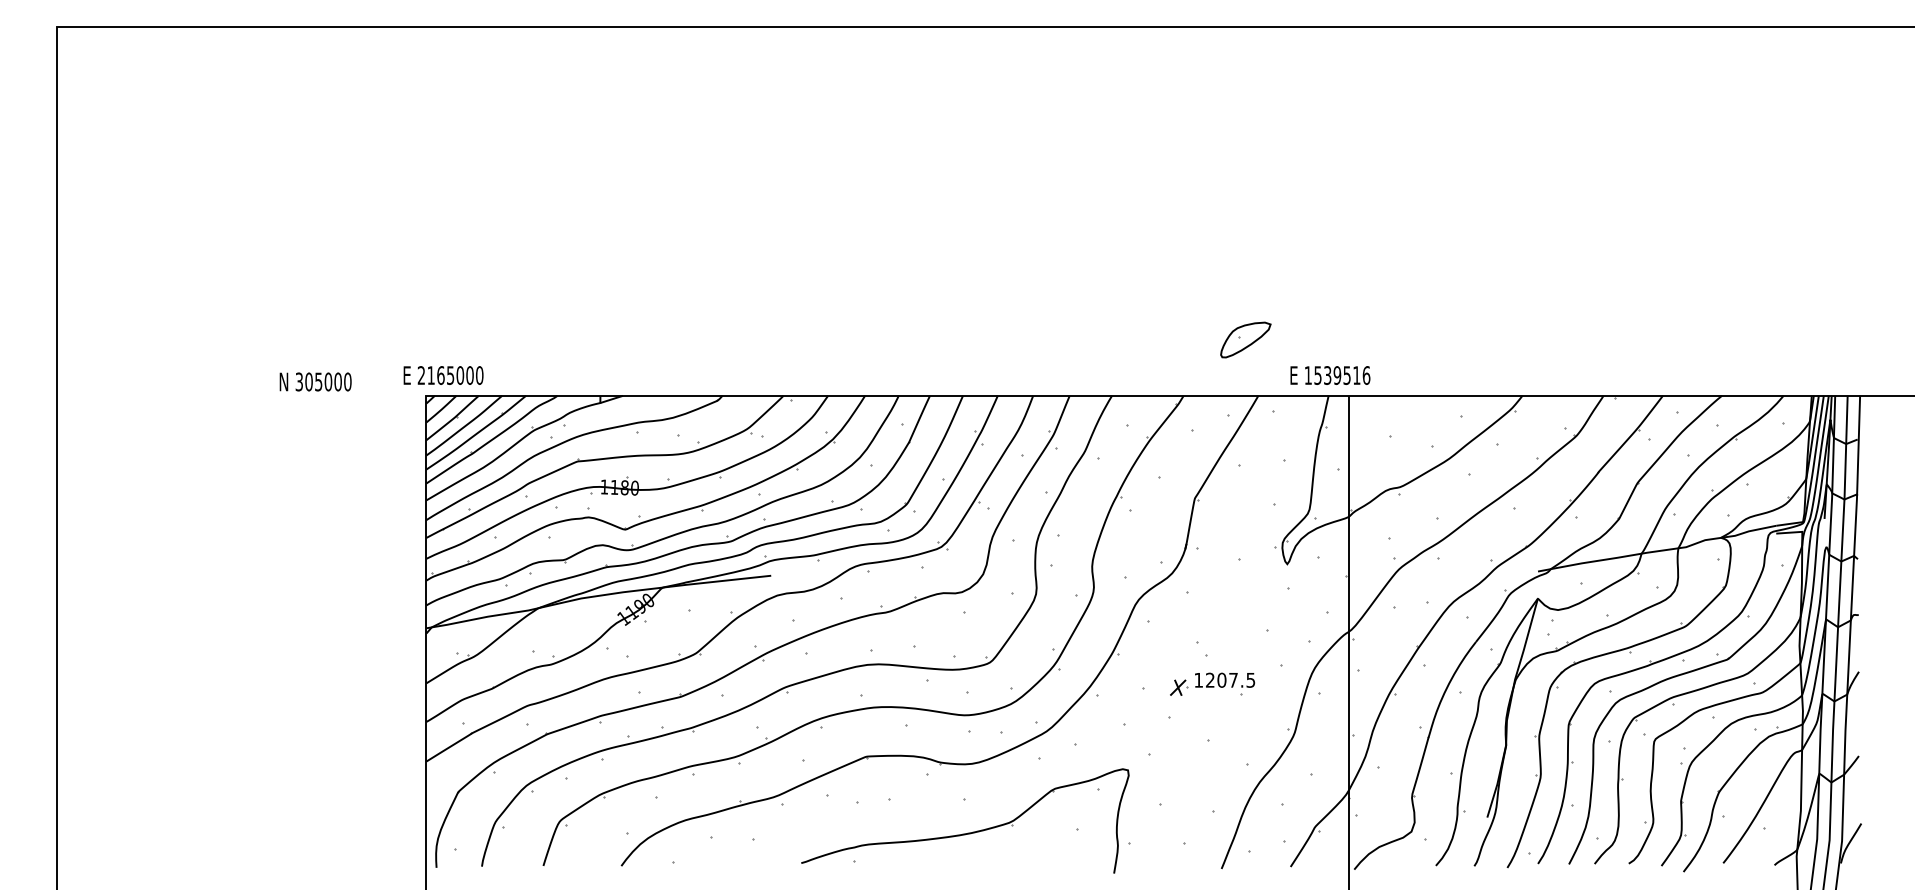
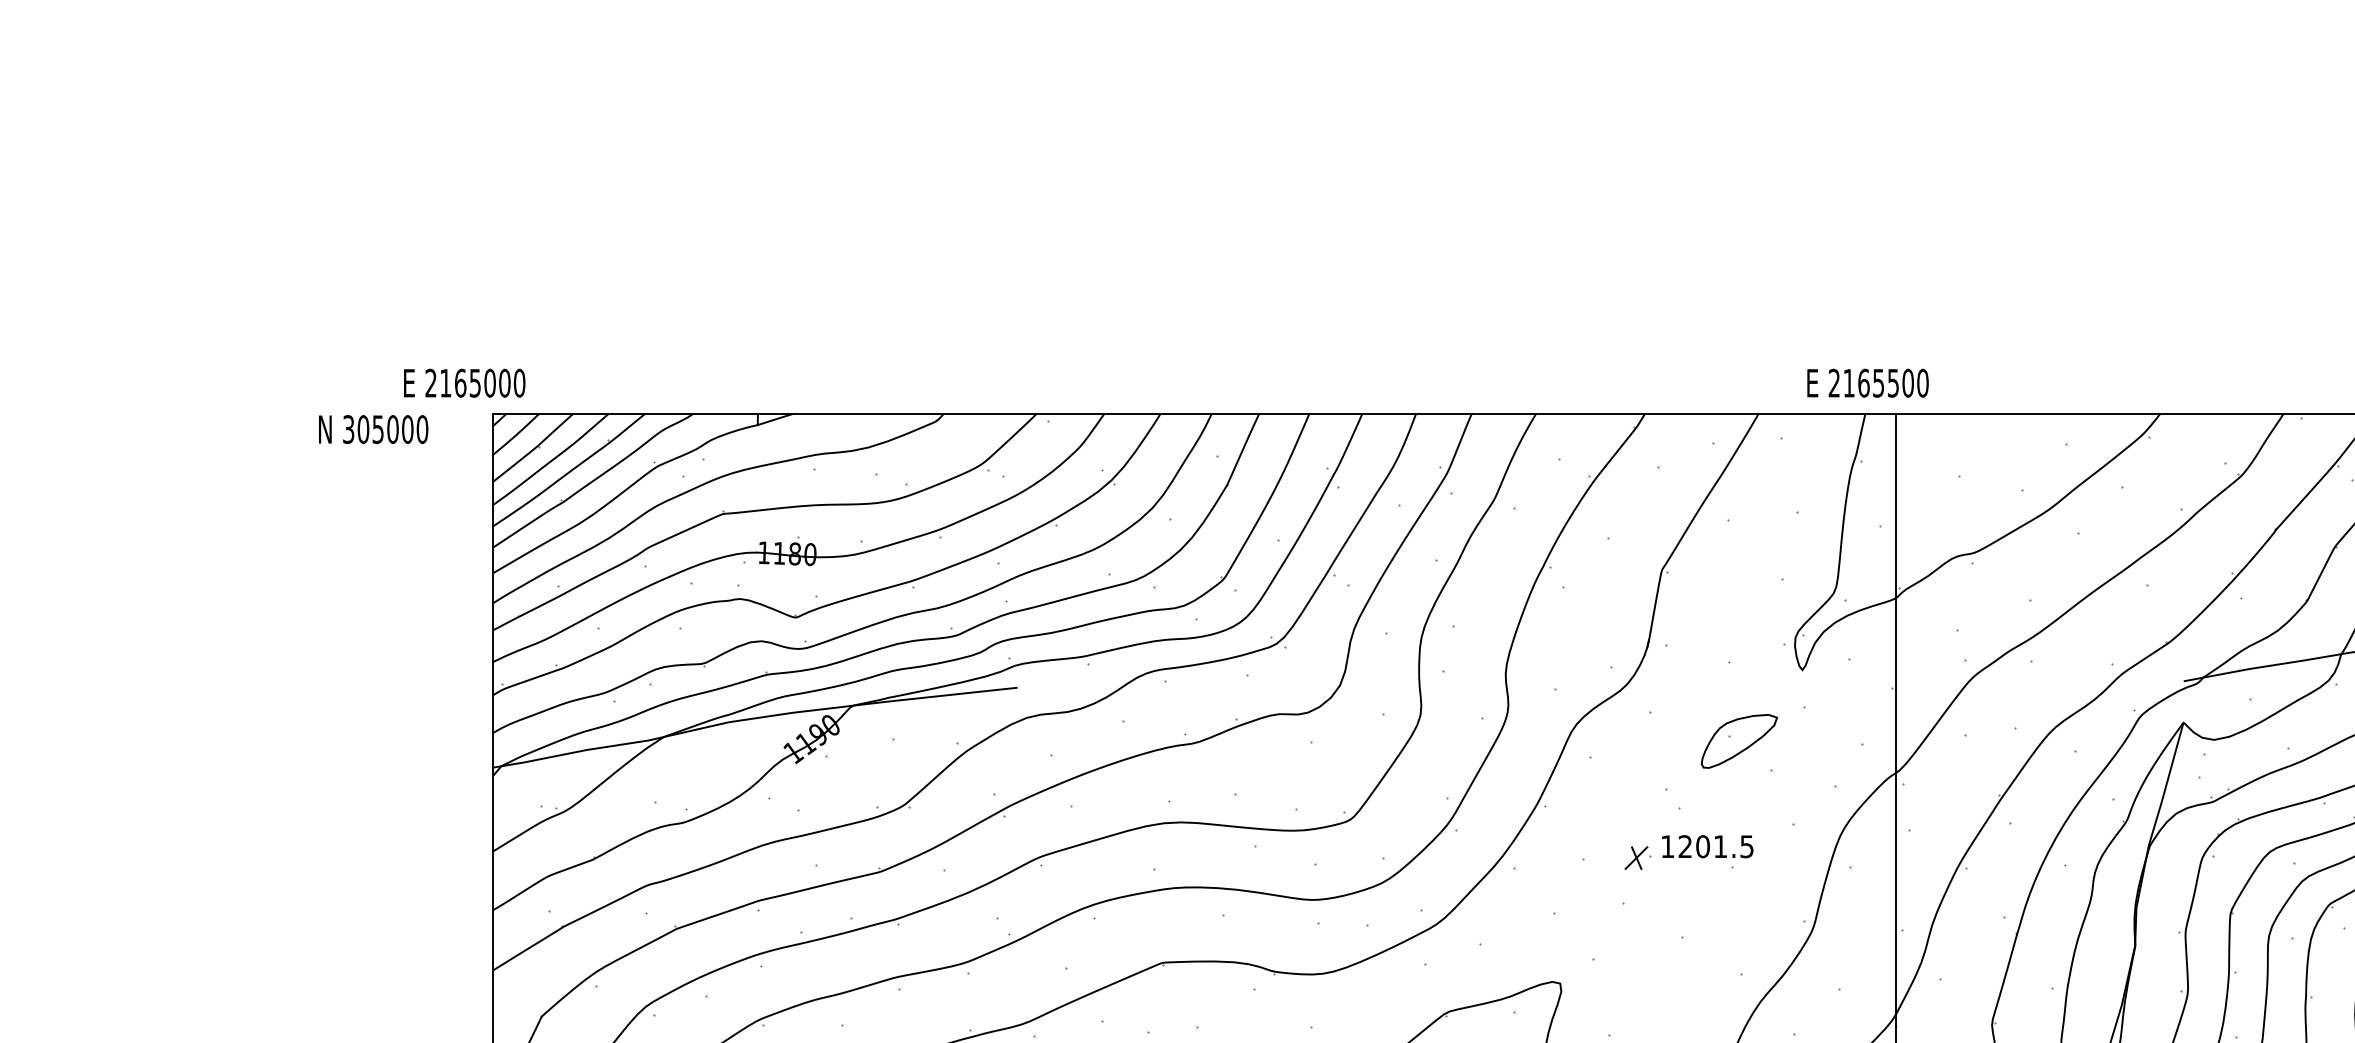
part: (1245, 339) -> (1738, 740), moved
text: (443, 375) -> (464, 383), moved
text: (1337, 375) -> (1878, 383), 1539516 -> 2165500
text: (315, 381) -> (373, 428), moved
text: (1233, 680) -> (1720, 847), 1207.5 -> 1201.5

